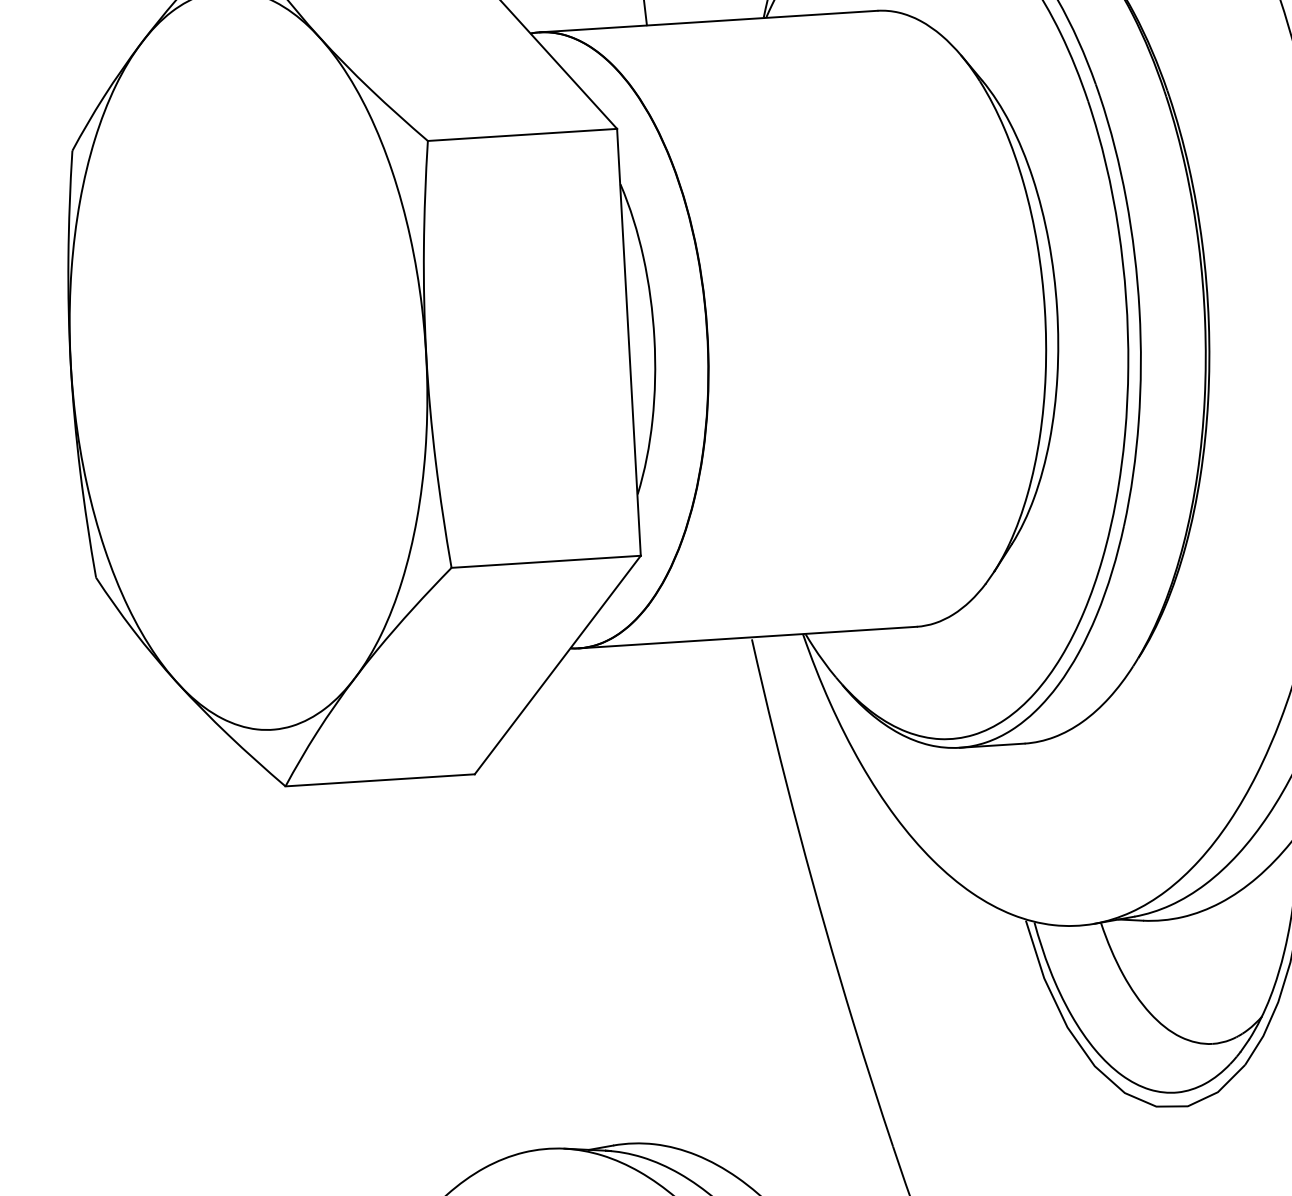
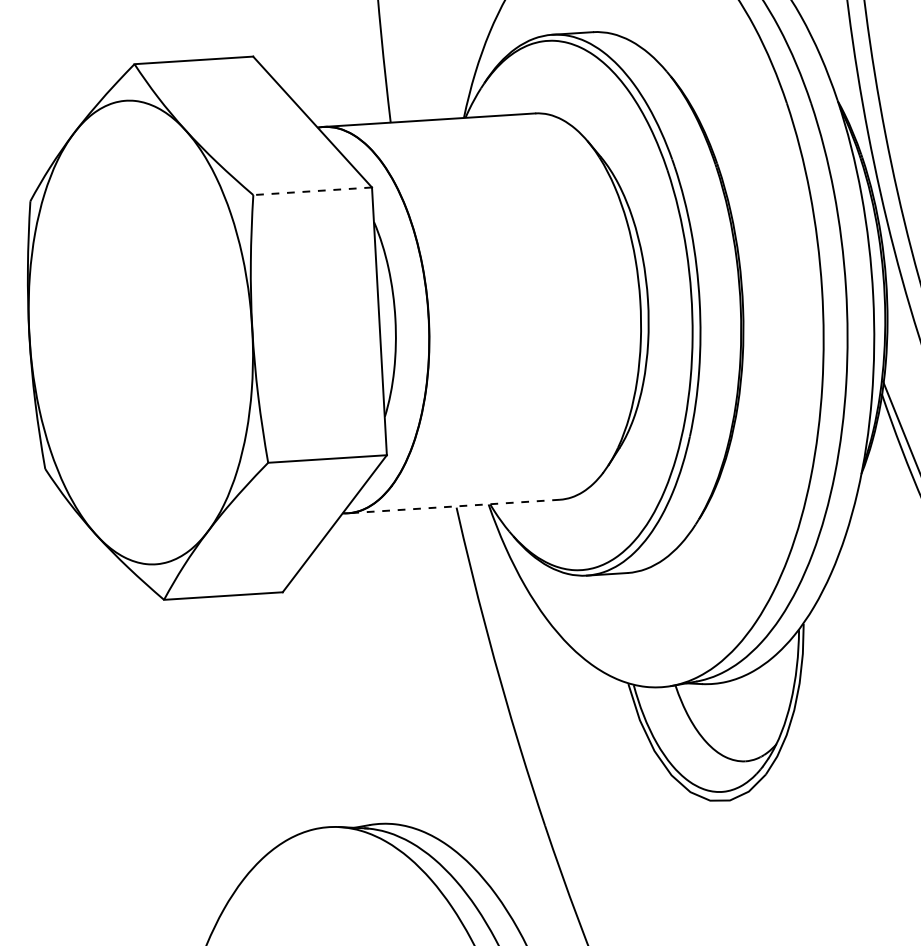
line: (522, 135) -> (312, 191), solid -> dashed
line: (747, 637) -> (453, 506), solid -> dashed

